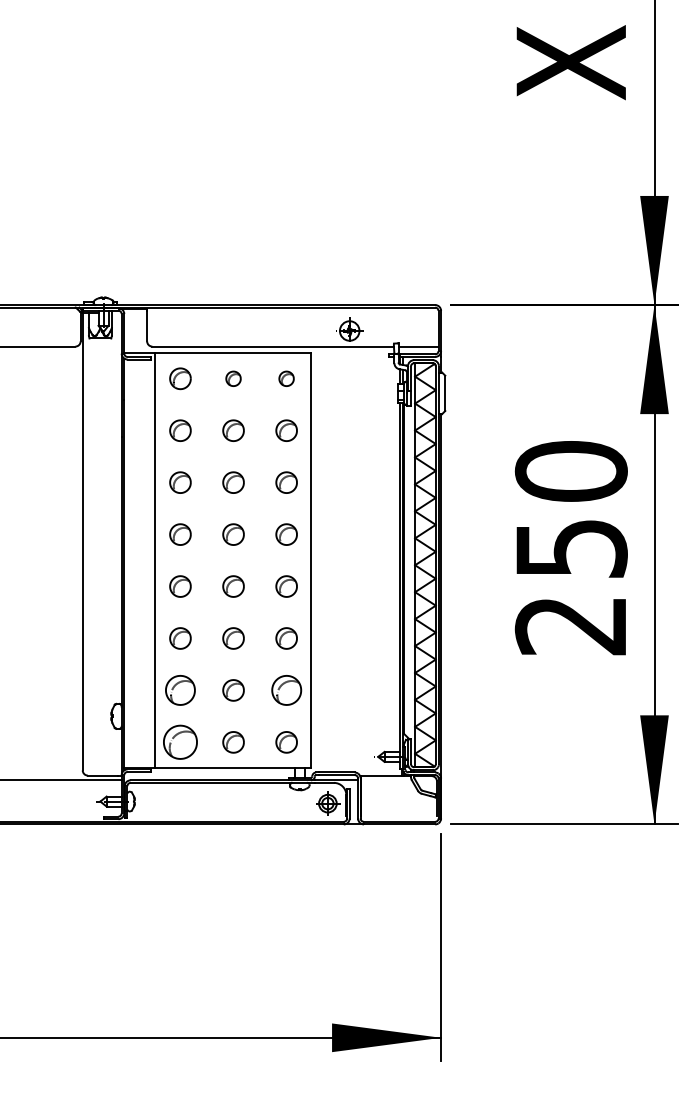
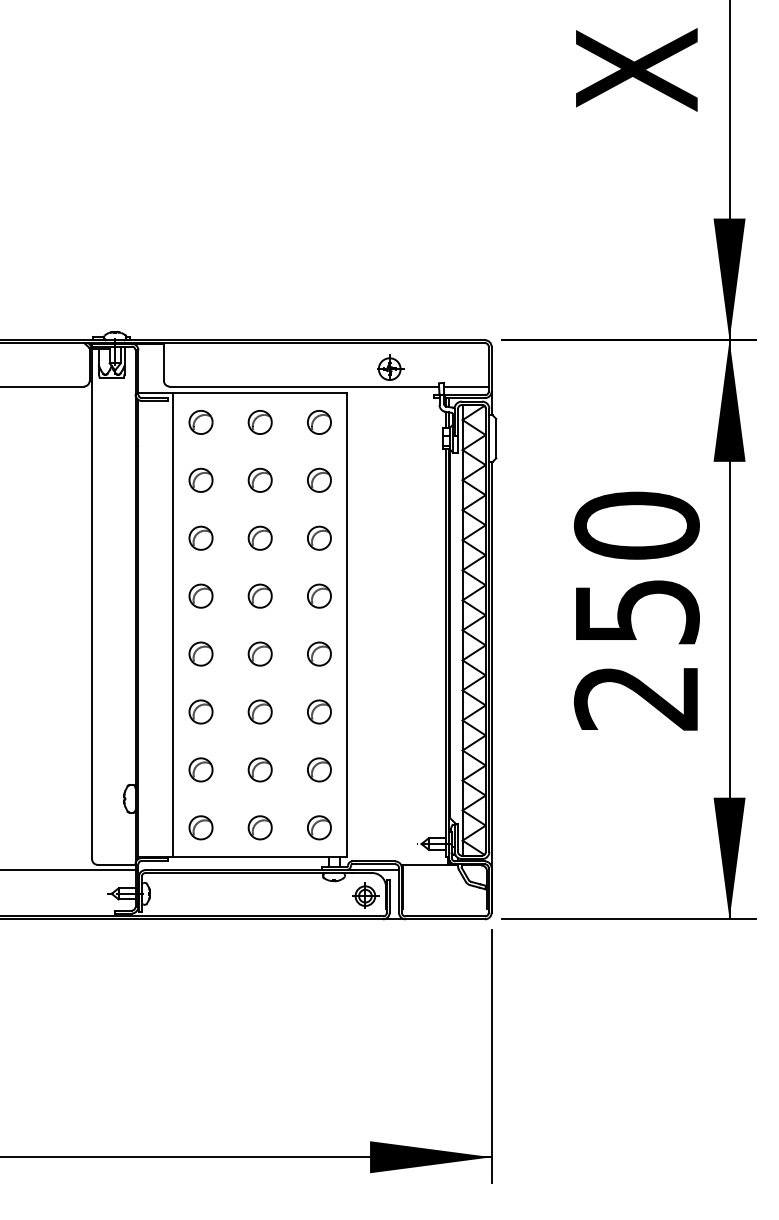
part: (233, 378) -> (260, 422), size x1.43
part: (286, 378) -> (319, 422), size x1.43
part: (180, 690) -> (201, 770), size x0.71
part: (286, 690) -> (319, 770), size x0.71
part: (180, 742) -> (201, 827), size x0.62

